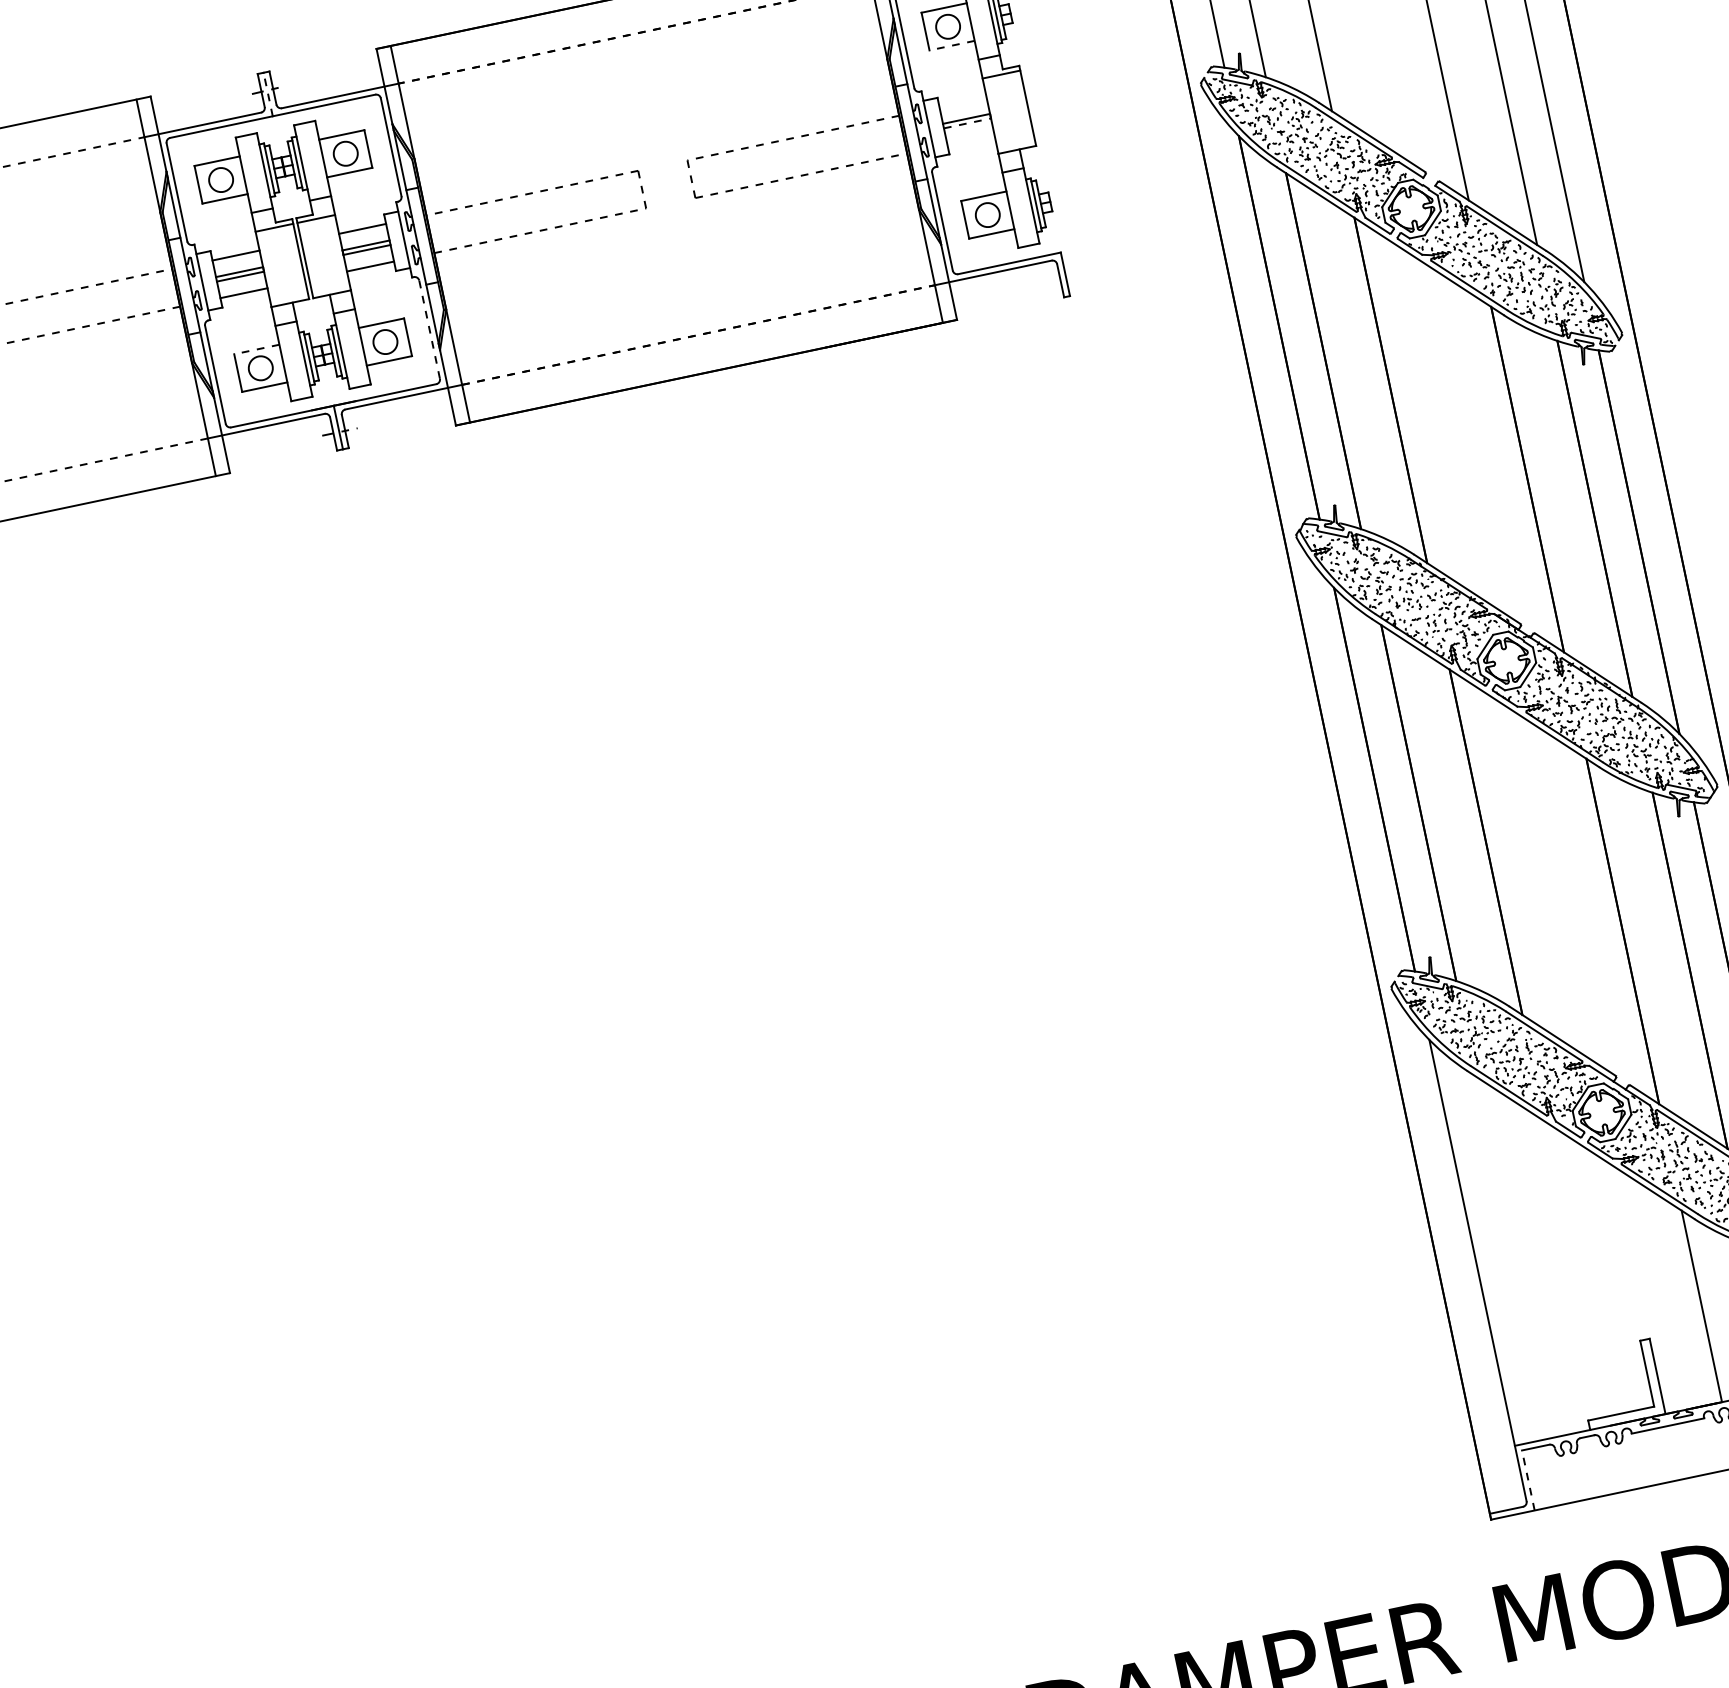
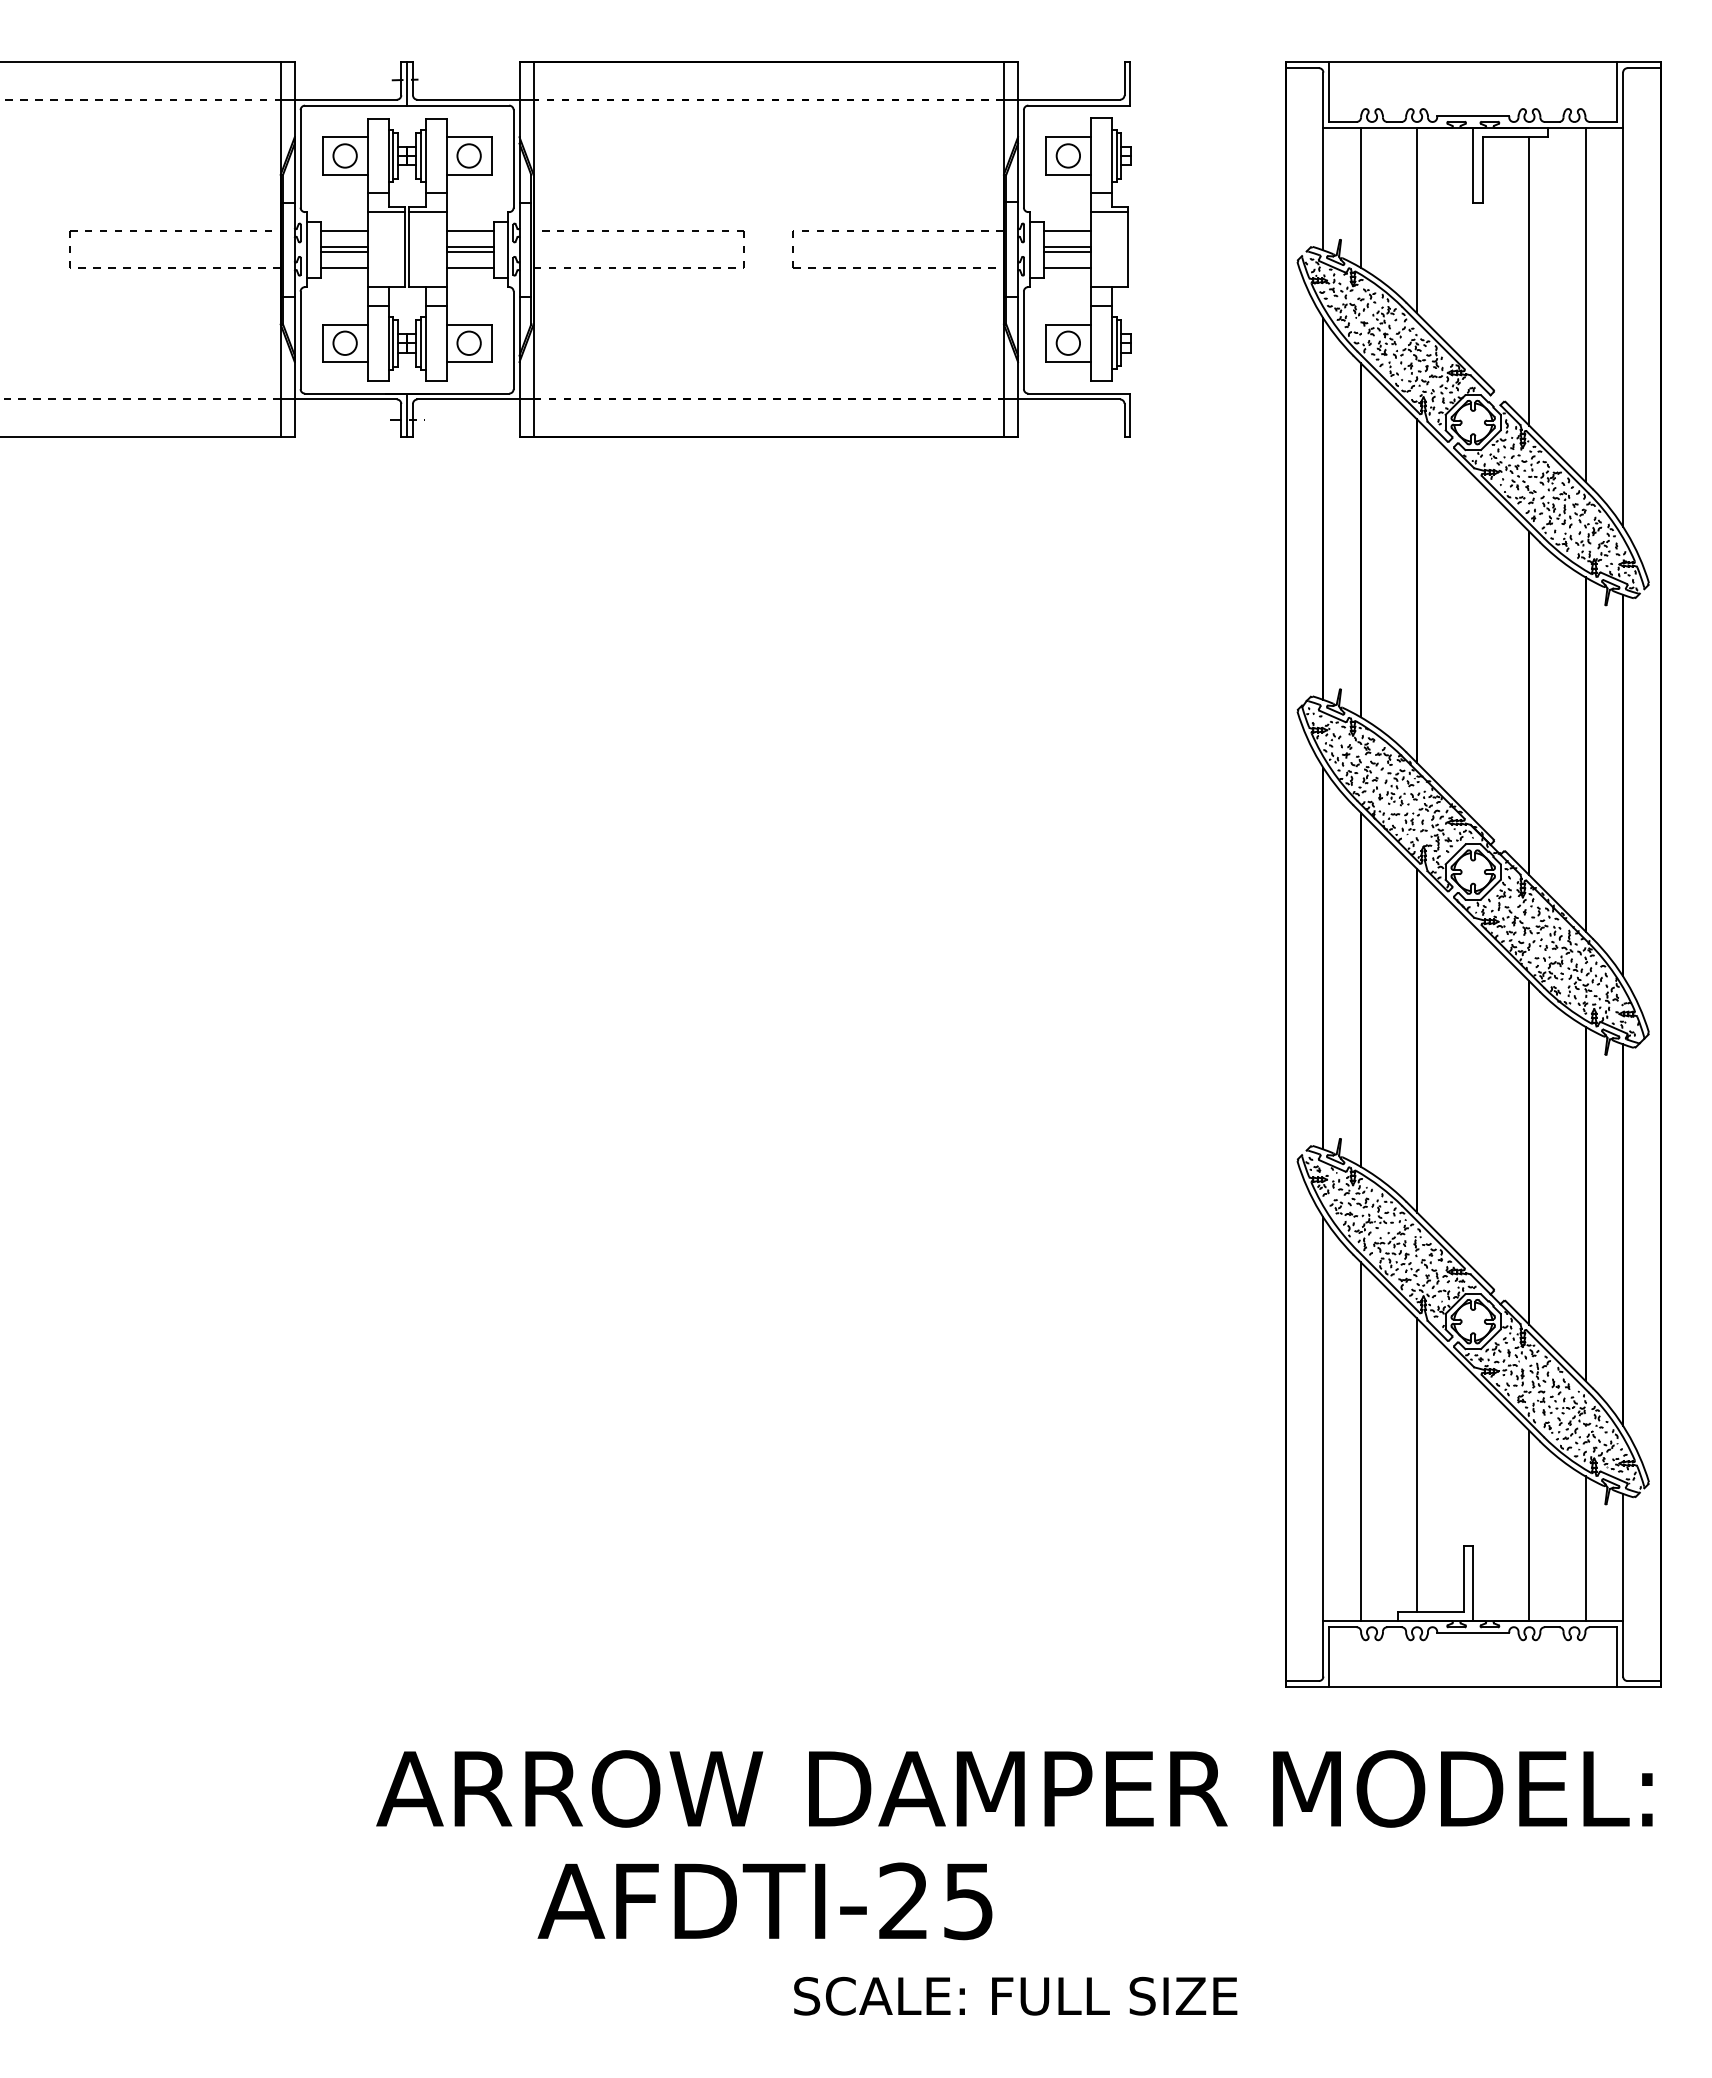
line: (951, 45) -> (1067, 174), dashed -> solid
line: (268, 93) -> (407, 83), dashed -> solid
line: (963, 101) -> (1067, 230), added
line: (967, 123) -> (1067, 251), dashed -> solid
line: (971, 140) -> (1067, 268), added
line: (429, 329) -> (513, 340), dashed -> solid
line: (256, 349) -> (344, 324), dashed -> solid
line: (1514, 1257) -> (1360, 1441), added
line: (1576, 1268) -> (1417, 1464), added
line: (1528, 1480) -> (1329, 1657), dashed -> solid

